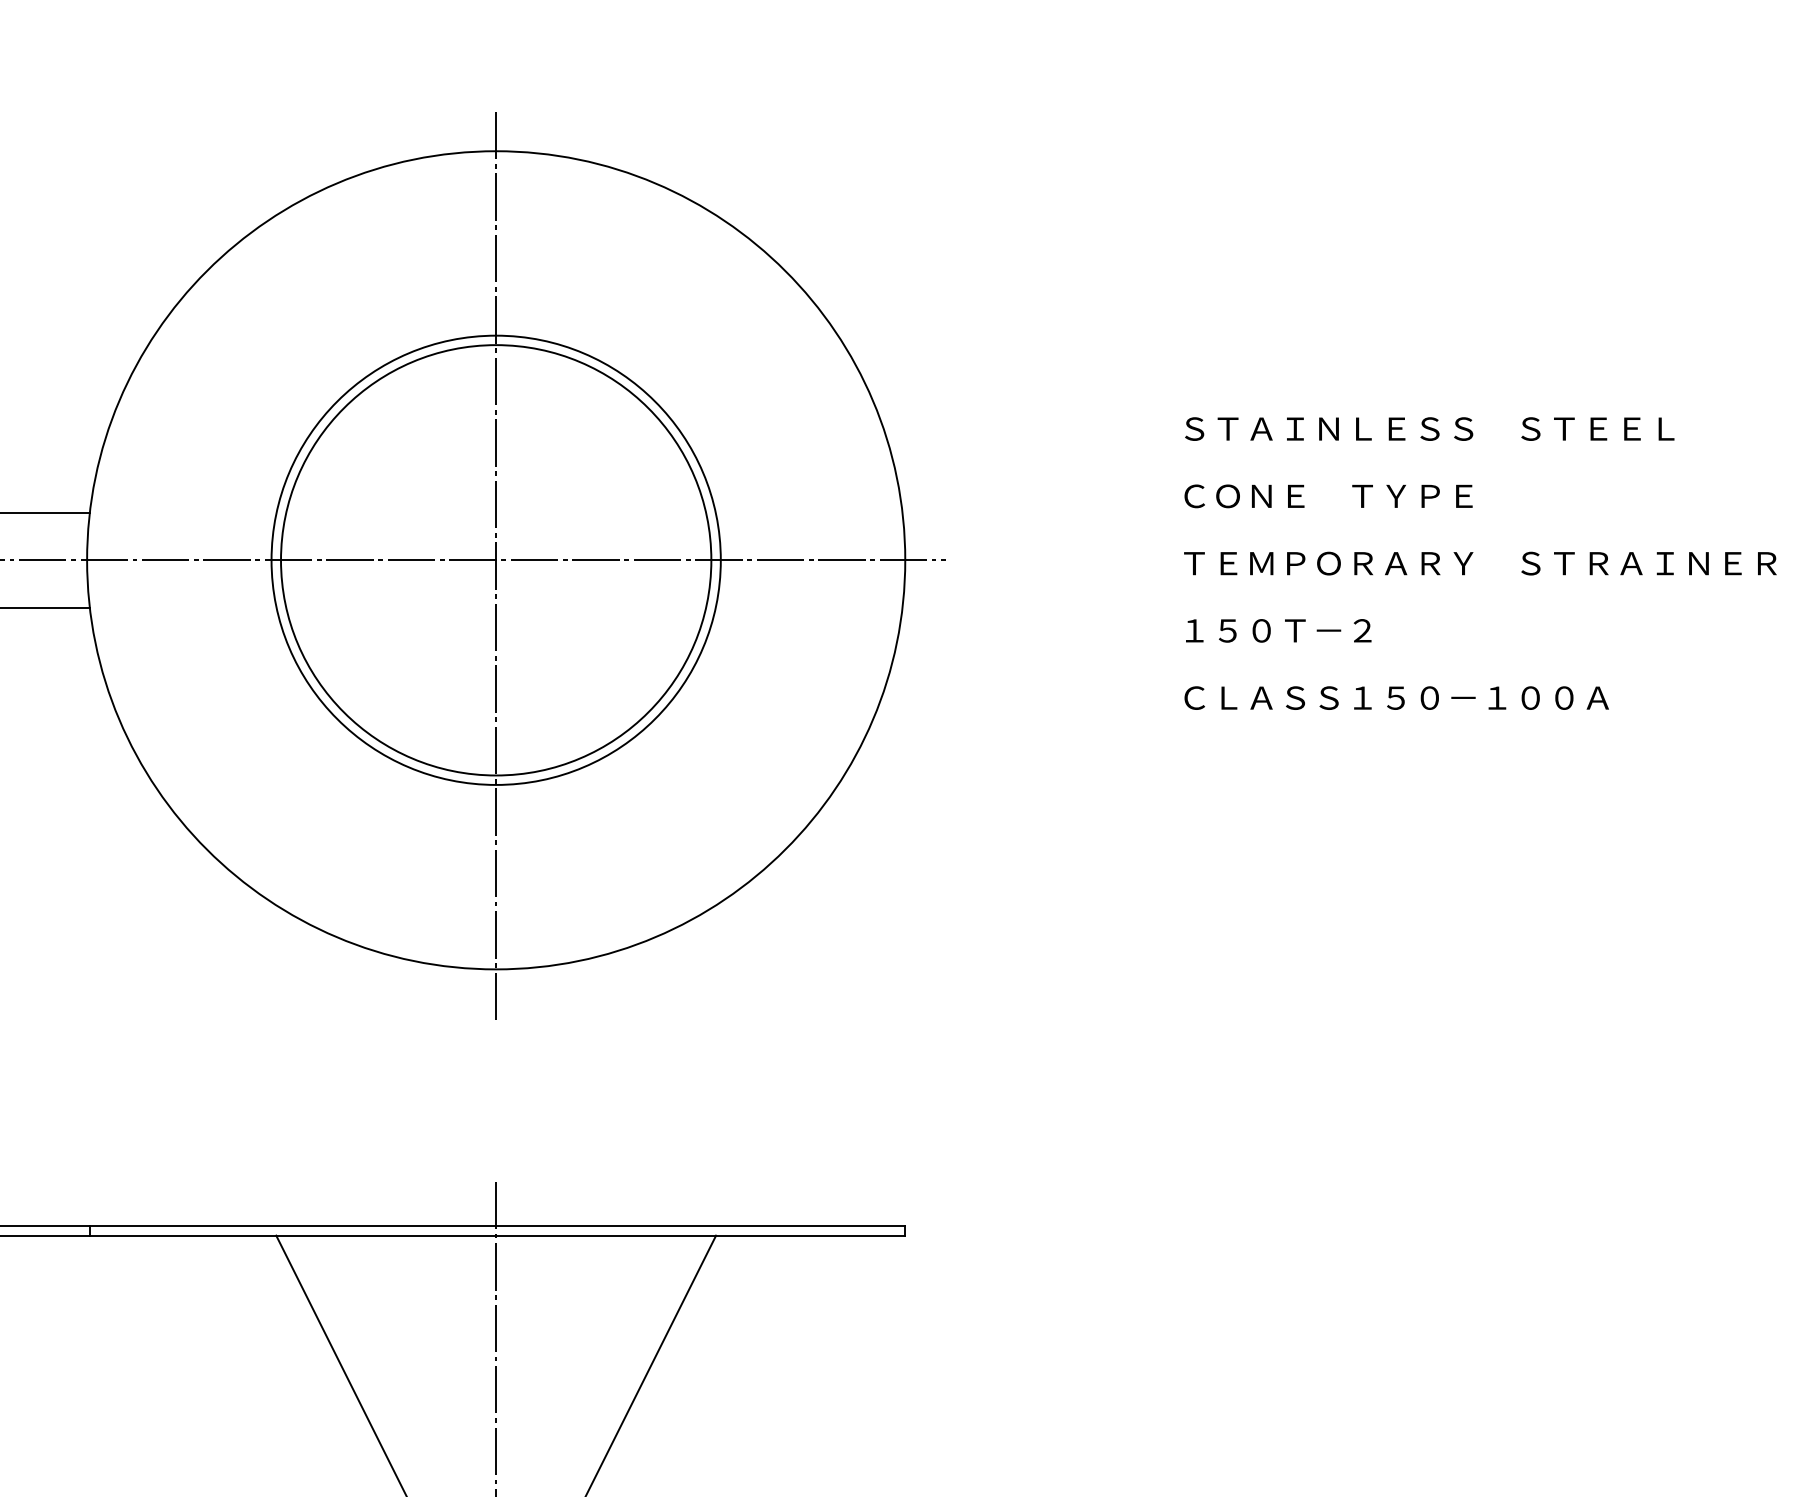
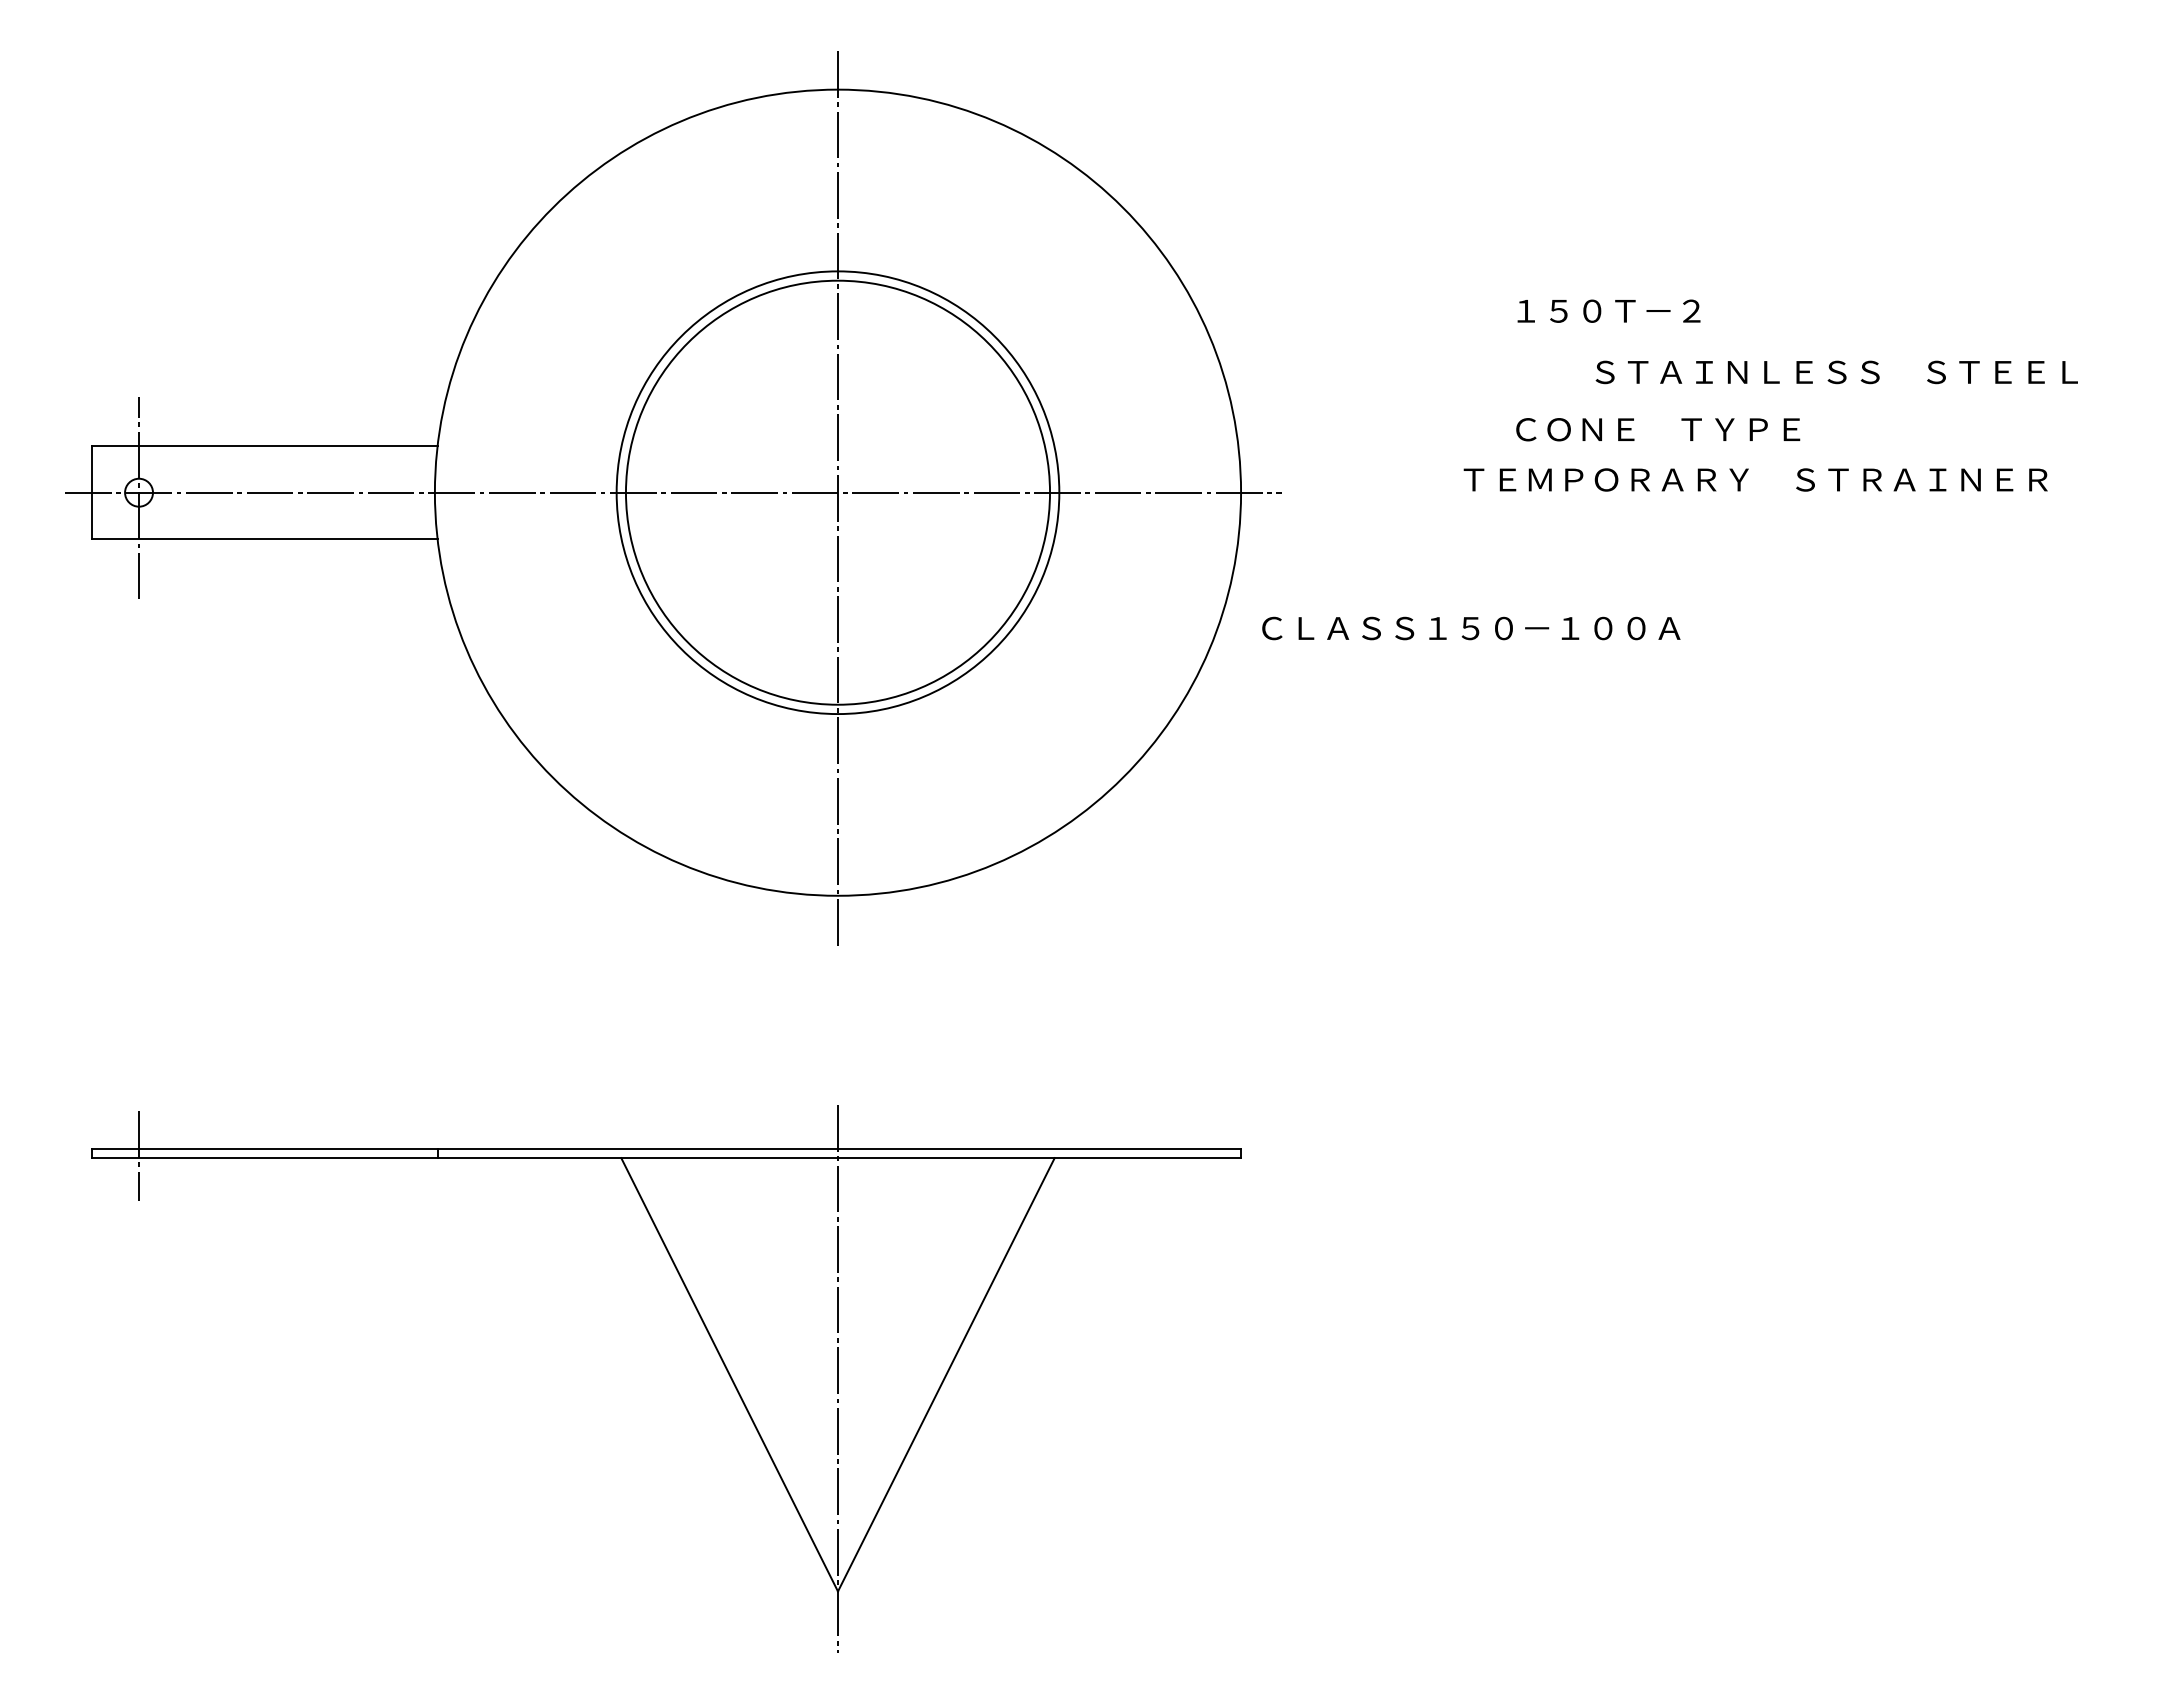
text: (1429, 429) -> (1836, 372), moved
text: (1480, 563) -> (1755, 479), moved
text: (1278, 630) -> (1608, 310), moved
text: (1396, 698) -> (1471, 628), moved

